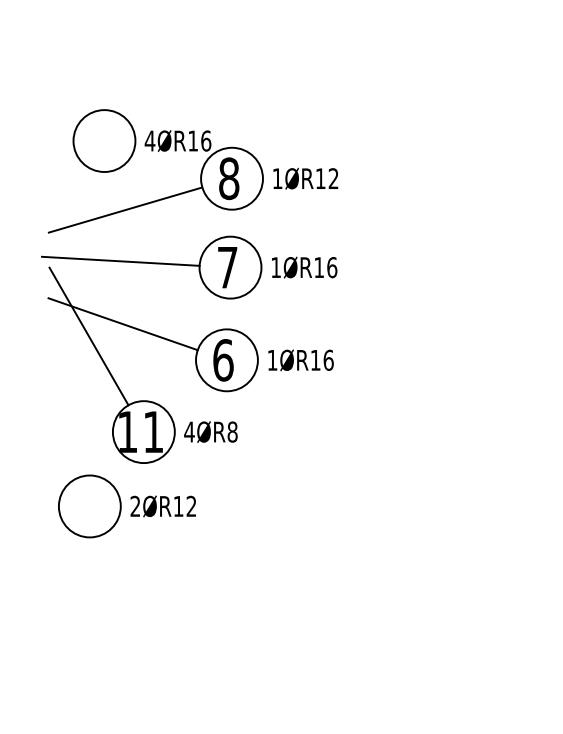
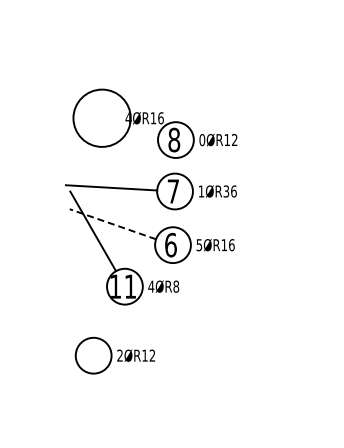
circle: (105, 141) -> (102, 118), size x1.6
text: (277, 179) -> (202, 140), 1ØR12 -> 0ØR12
line: (124, 210) -> (113, 158), removed
text: (319, 267) -> (226, 191), 1ØR16 -> 1ØR36
line: (122, 324) -> (112, 224), solid -> dashed
text: (272, 360) -> (199, 245), 1ØR16 -> 5ØR16
part: (125, 506) -> (114, 355), moved

